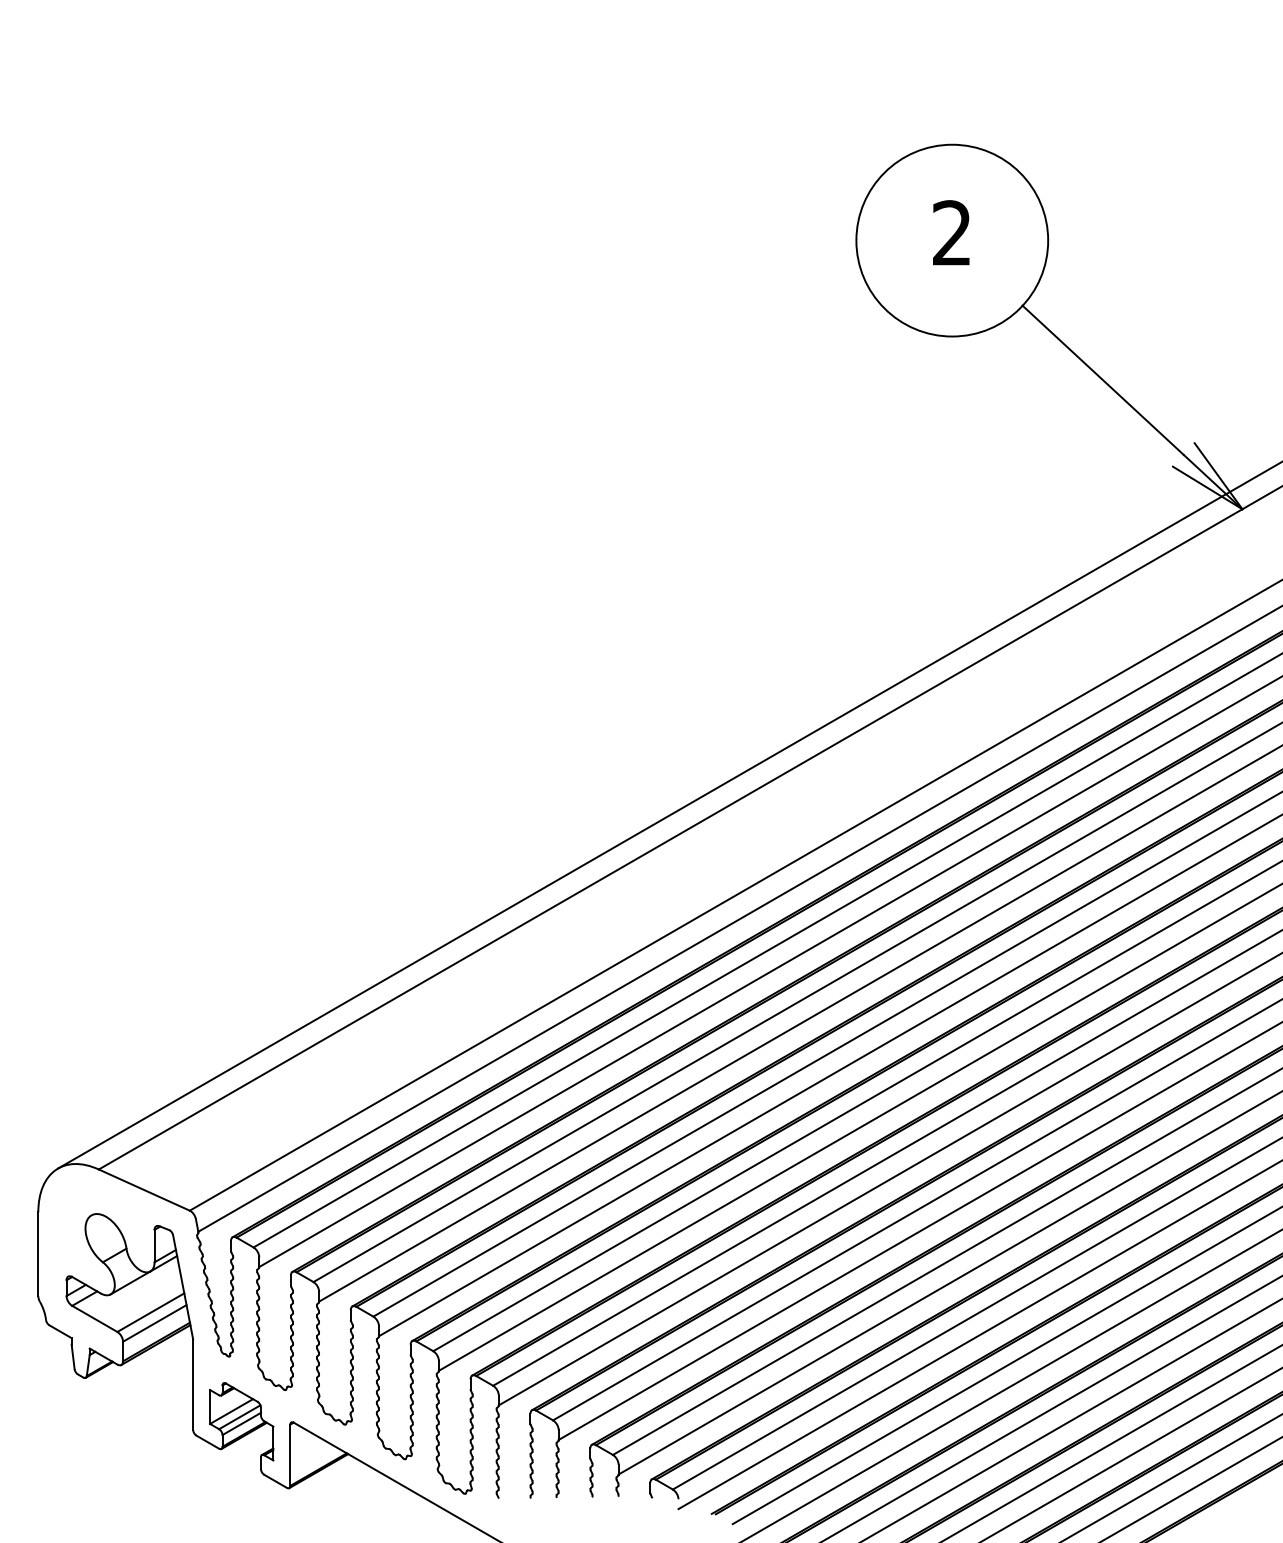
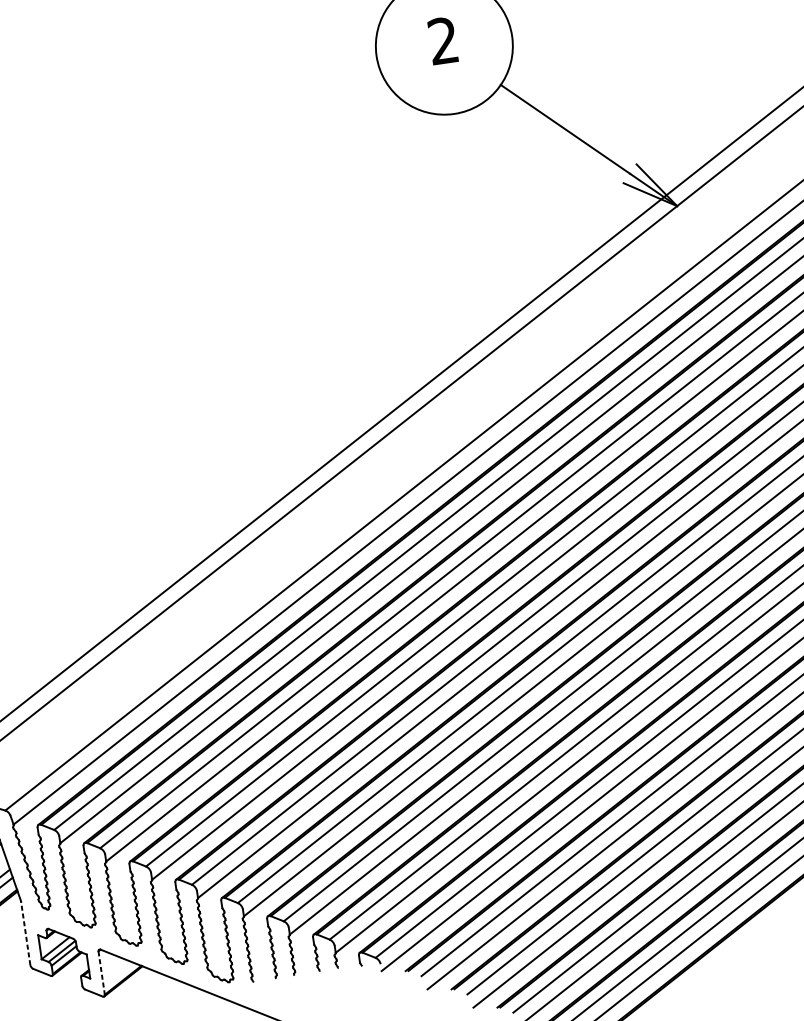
line: (193, 1384) -> (25, 933), solid -> dashed
line: (290, 1455) -> (101, 973), solid -> dashed

